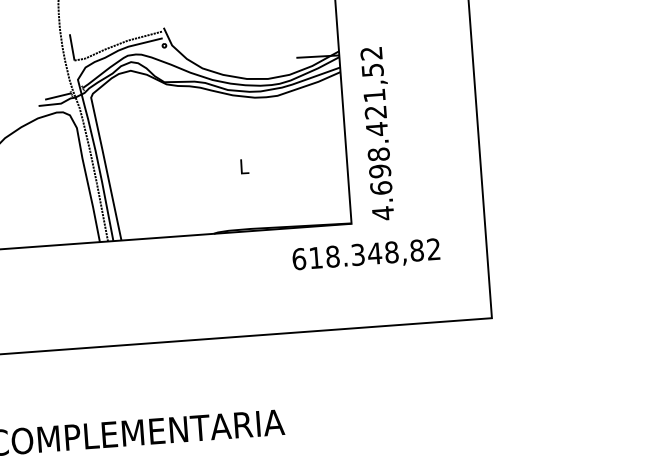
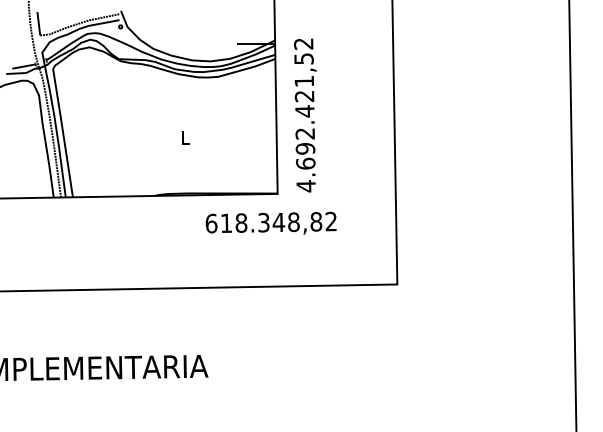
text: (379, 154) -> (305, 133), 4.698.421,52 -> 4.692.421,52
text: (365, 254) -> (270, 222), moved

